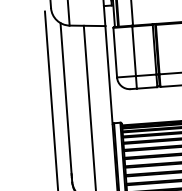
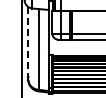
line: (66, 98) -> (28, 41), solid -> dashed

